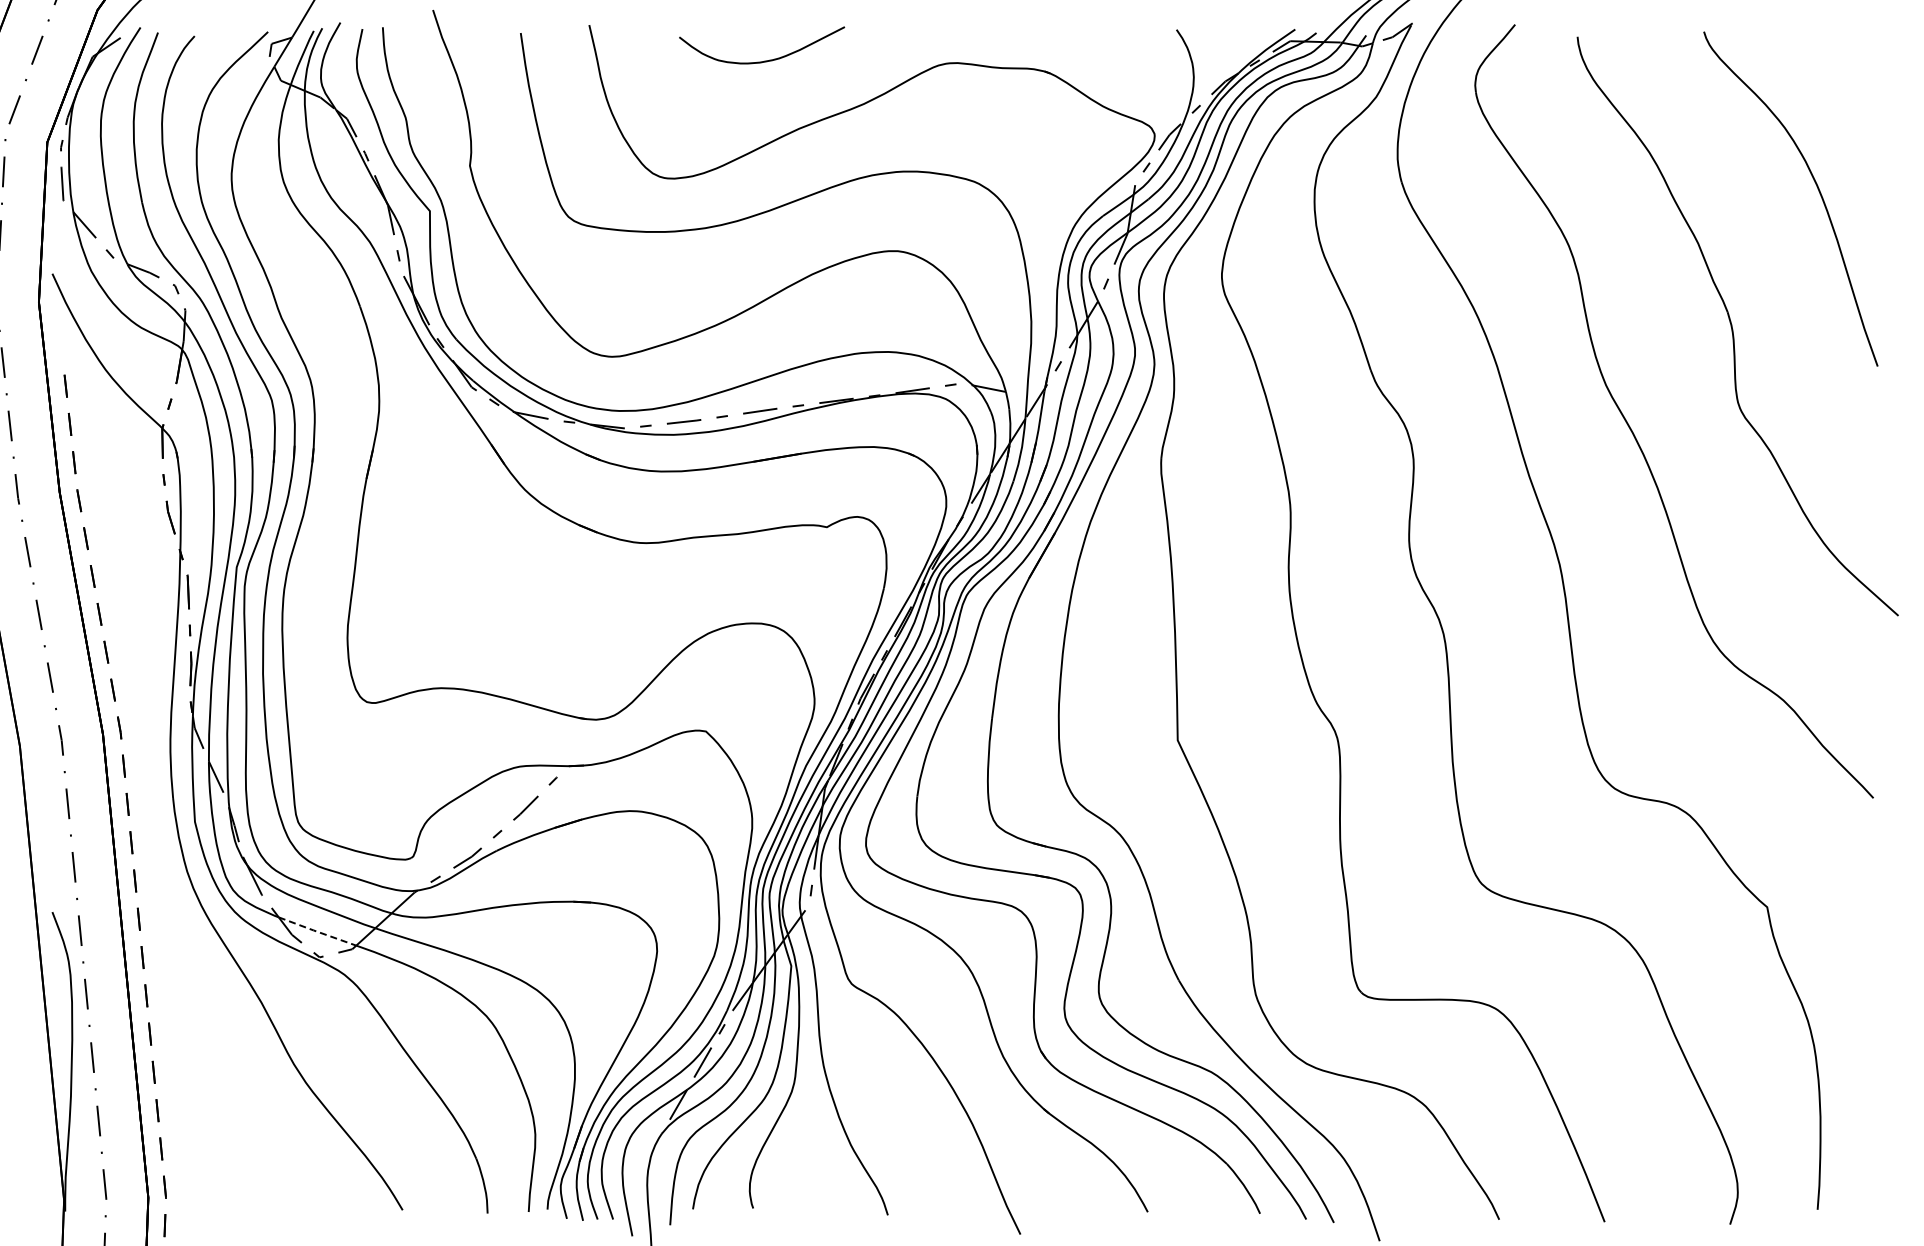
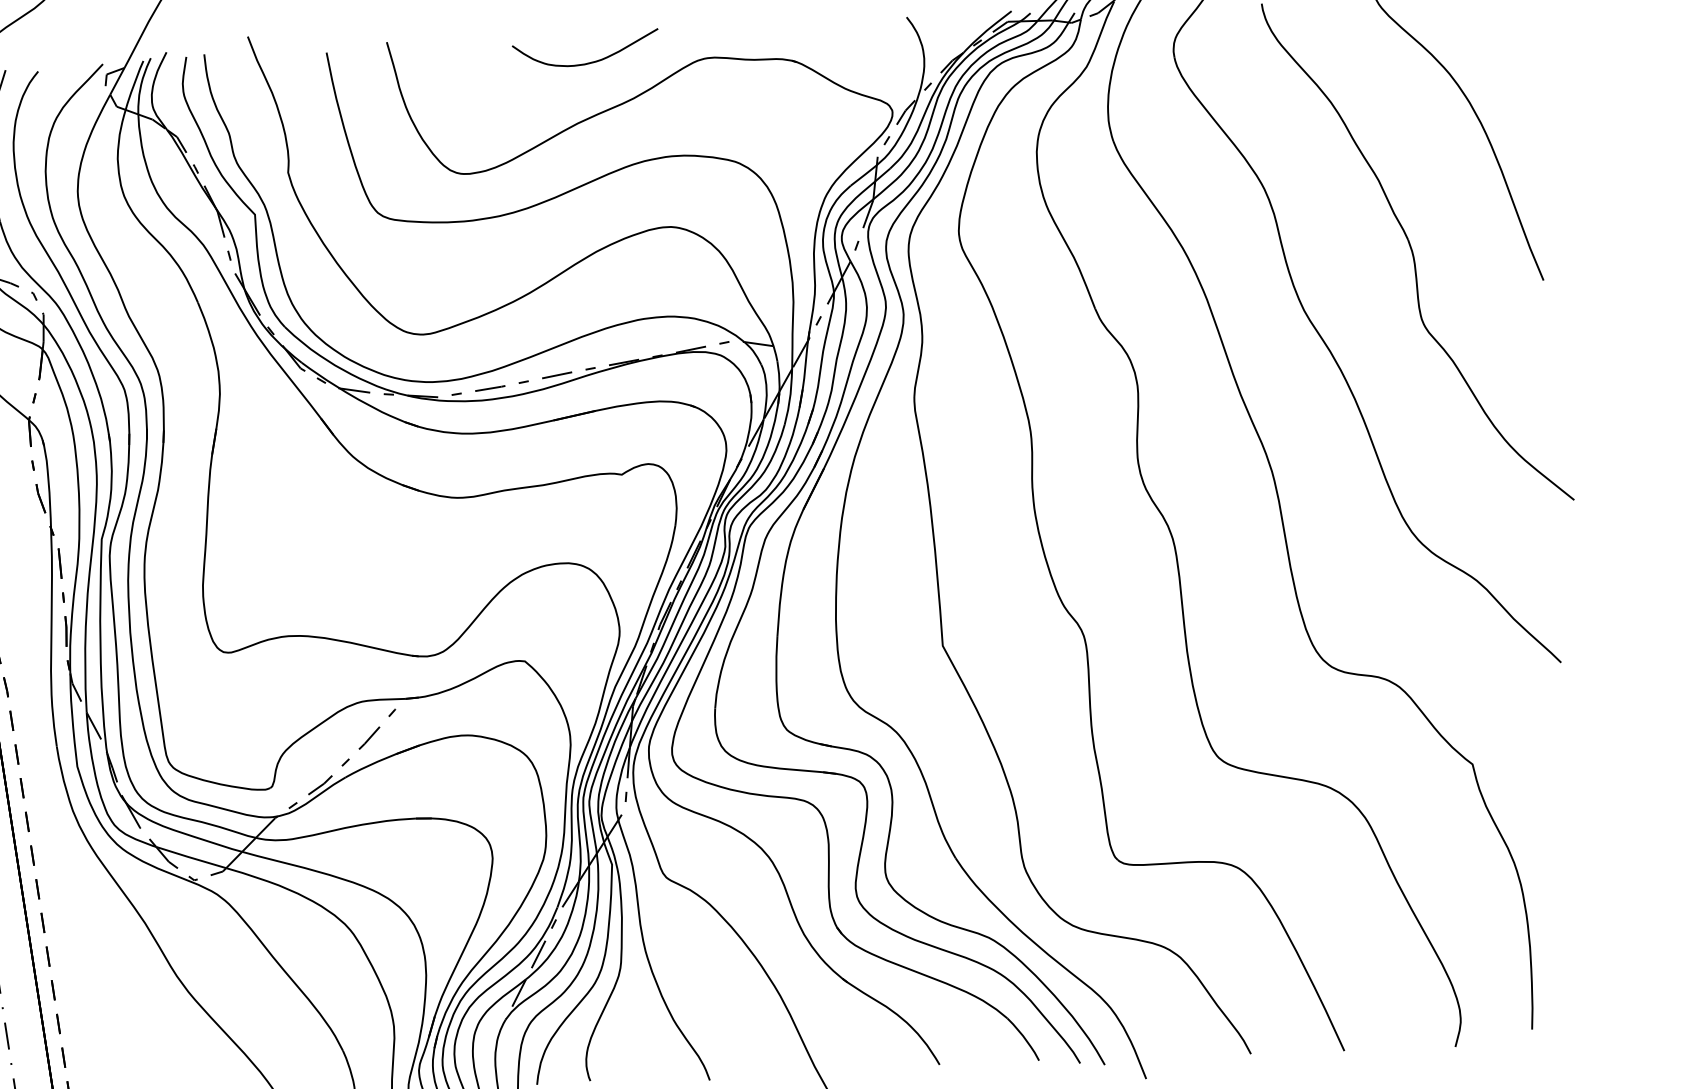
curve: (764, 60) -> (588, 62), moved
line: (317, 931) -> (191, 857), dashed -> solid

